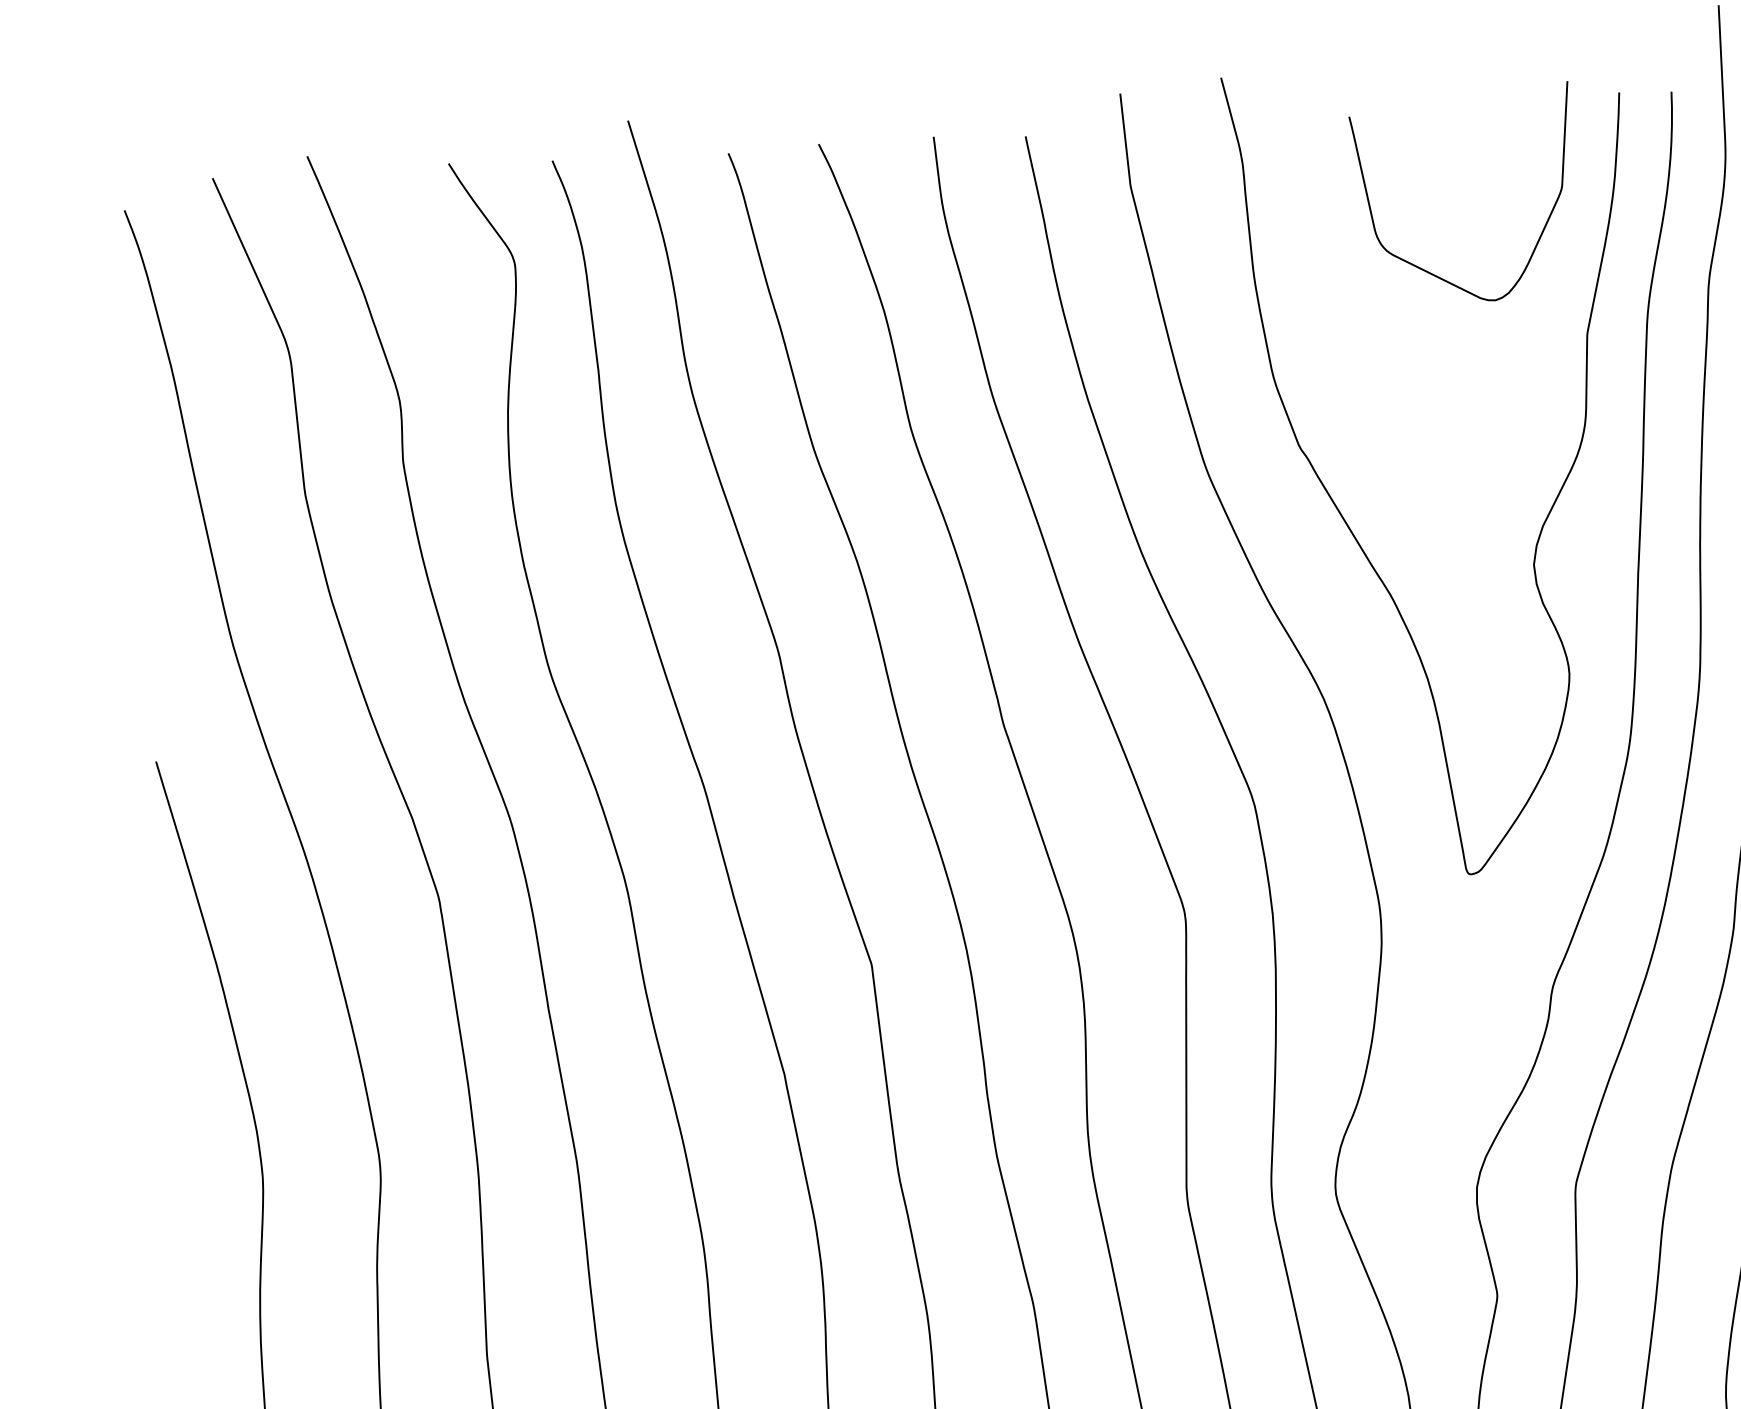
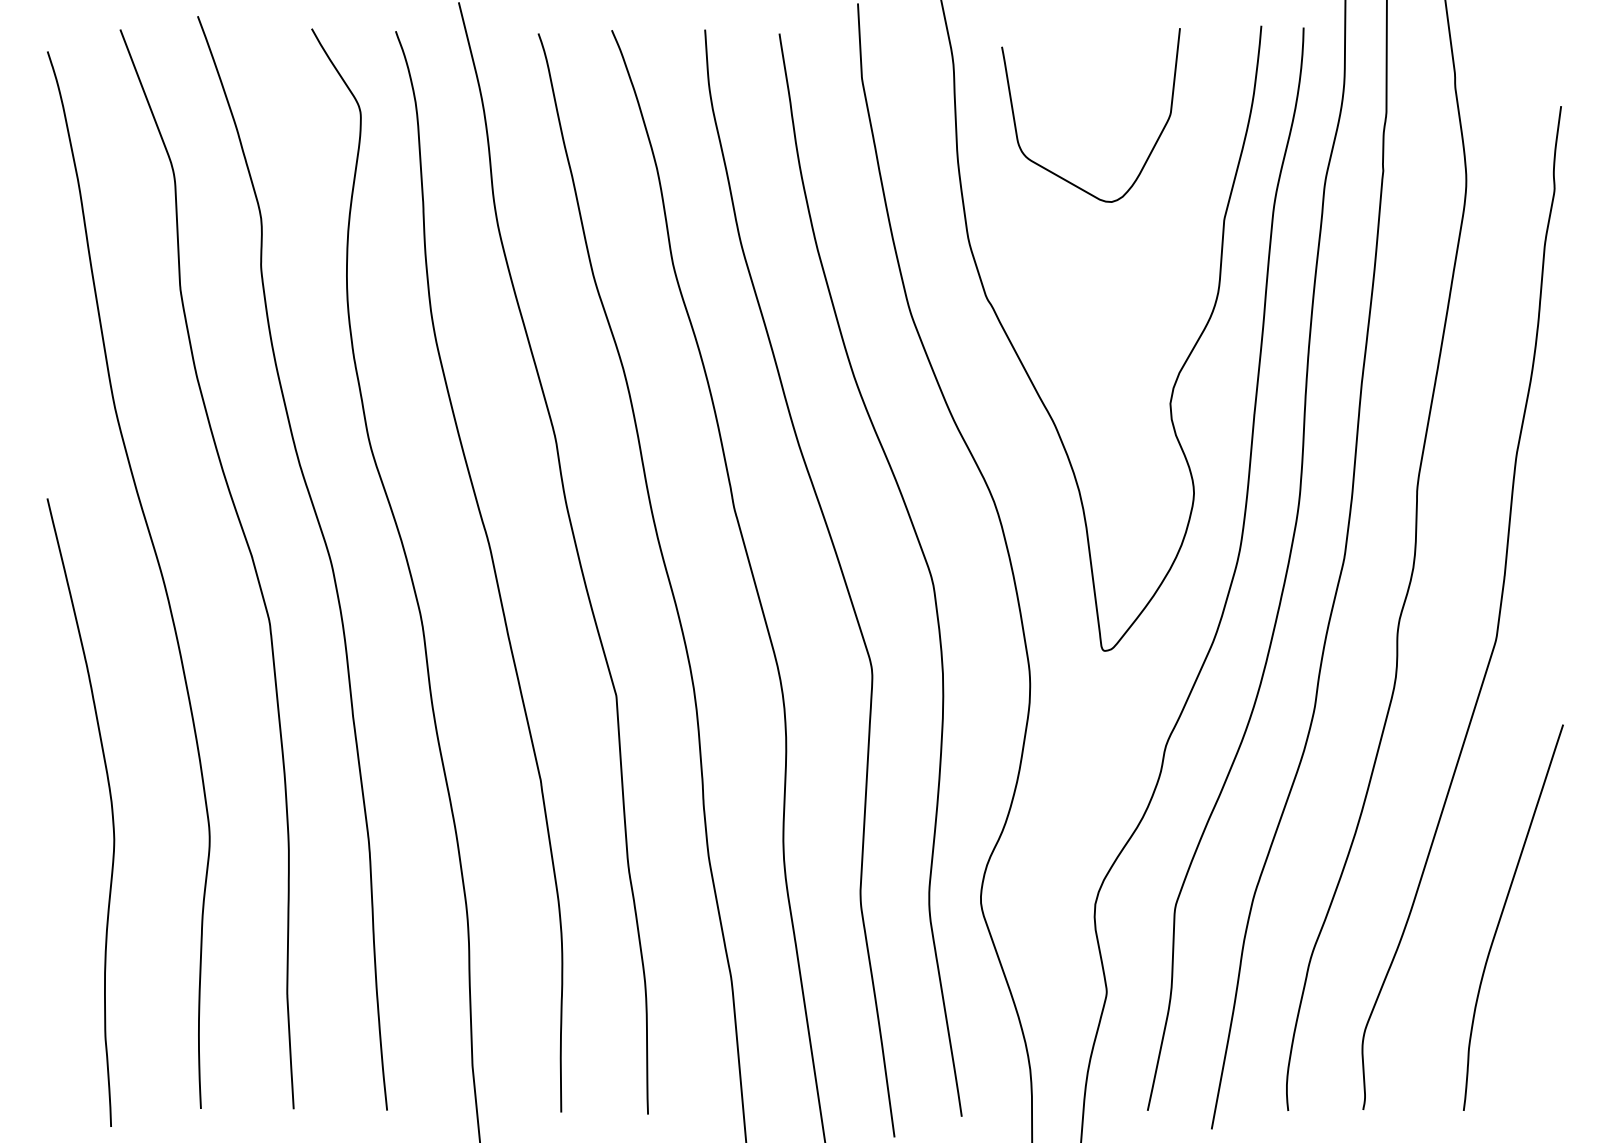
curve: (1422, 267) -> (1054, 172), moved

